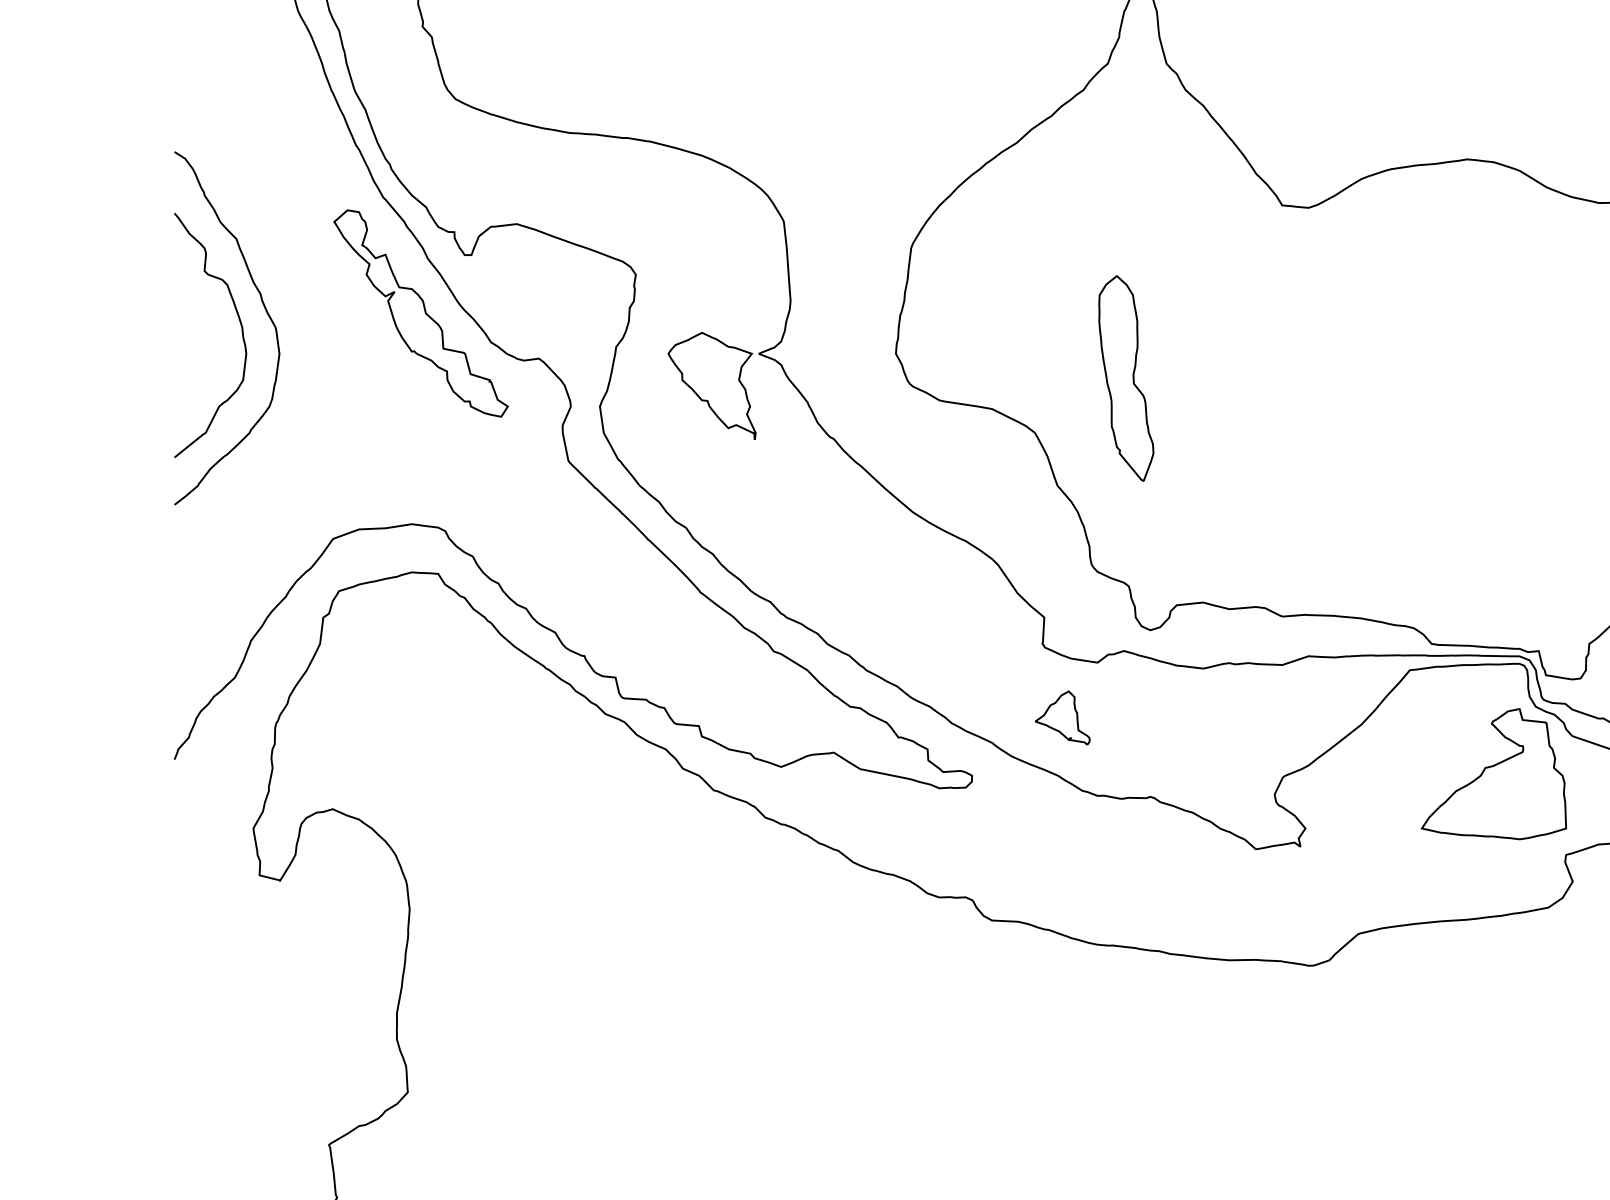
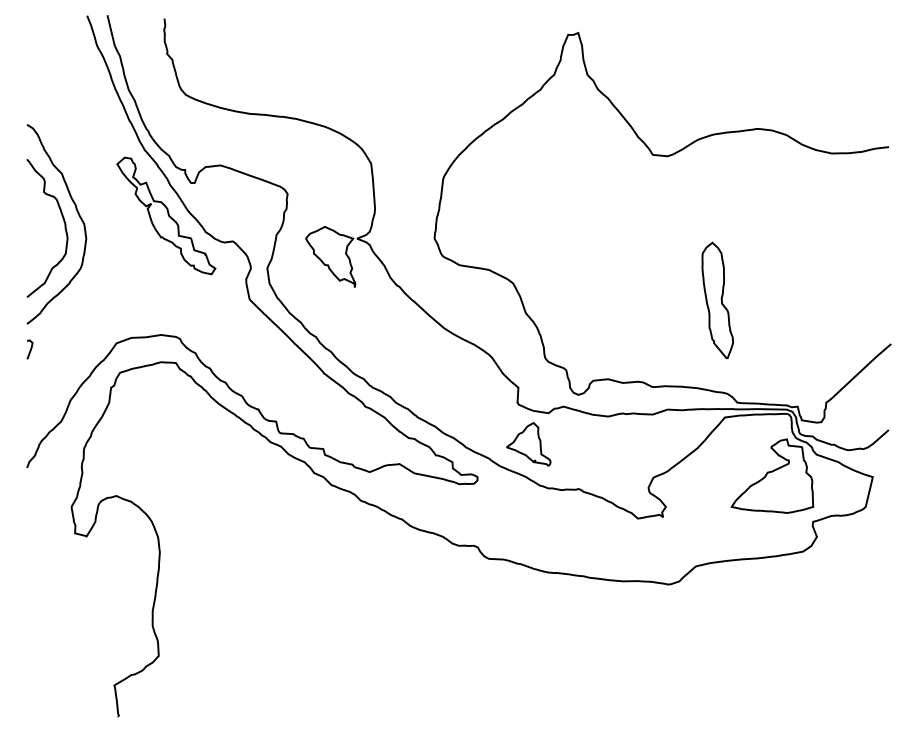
part: (1125, 378) -> (717, 300), moved
curve: (180, 549) -> (30, 349), added
part: (1062, 718) -> (528, 444), size x1.43

